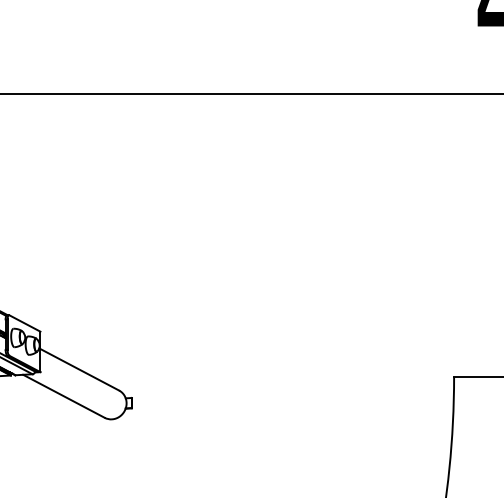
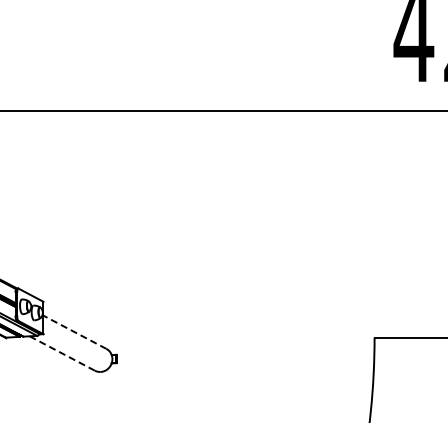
line: (79, 370) -> (74, 332), solid -> dashed
line: (64, 396) -> (62, 353), solid -> dashed

